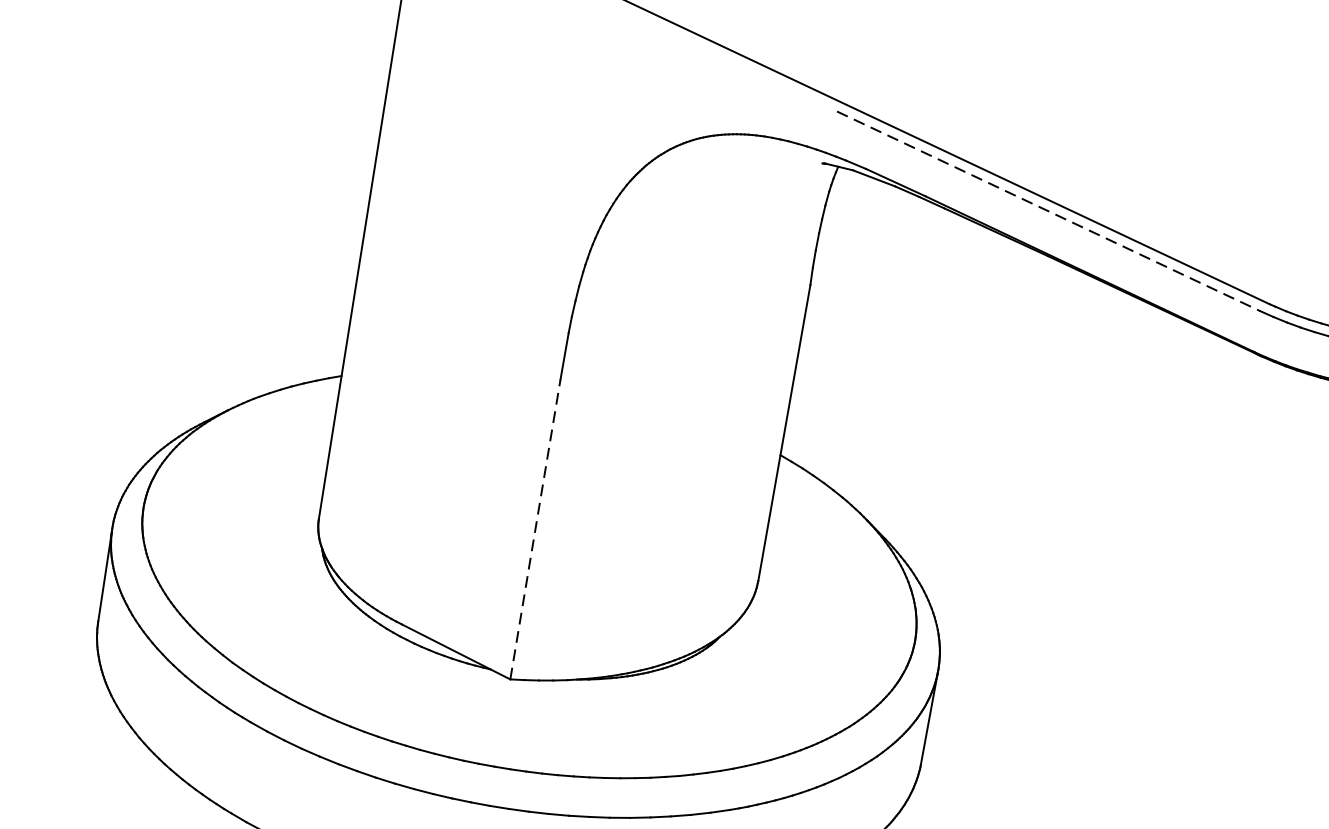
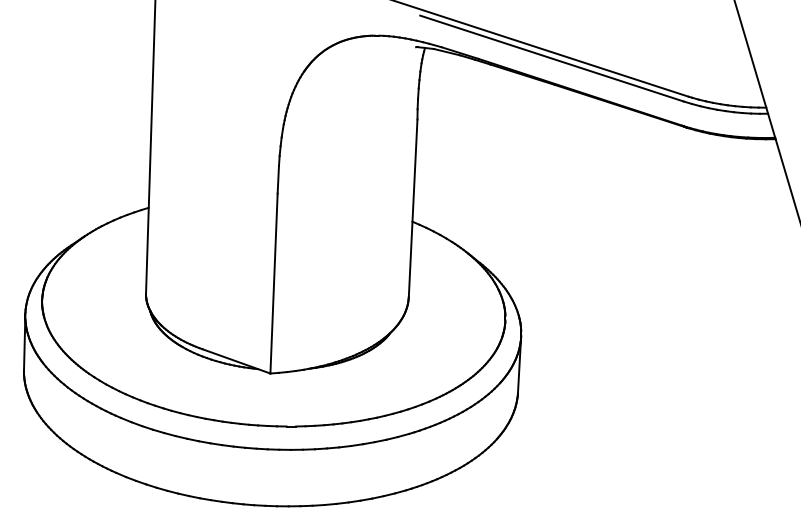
line: (1047, 211) -> (551, 58), dashed -> solid
line: (536, 529) -> (274, 283), dashed -> solid

